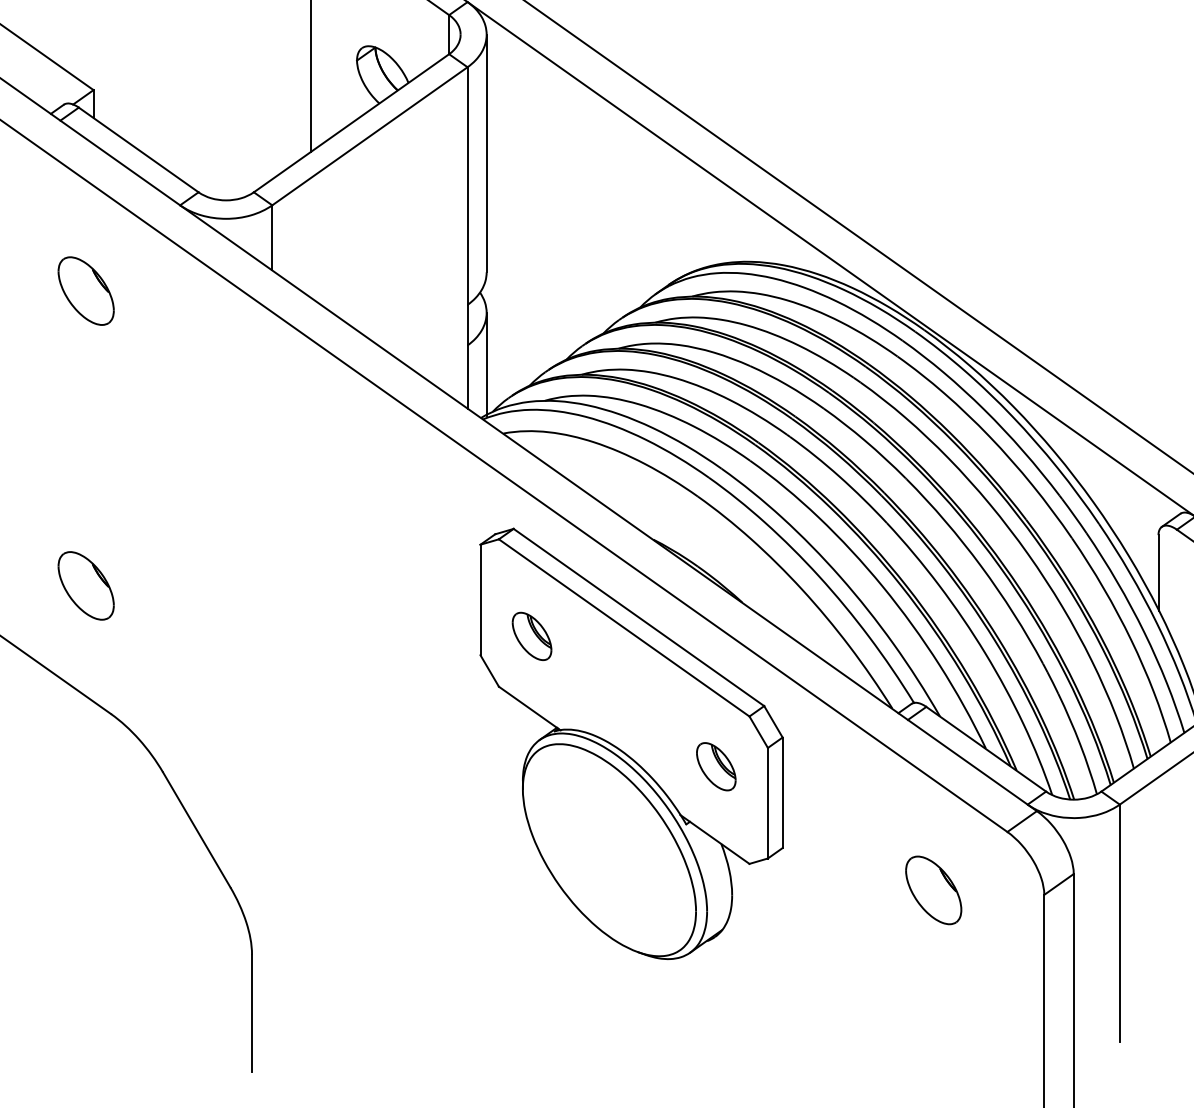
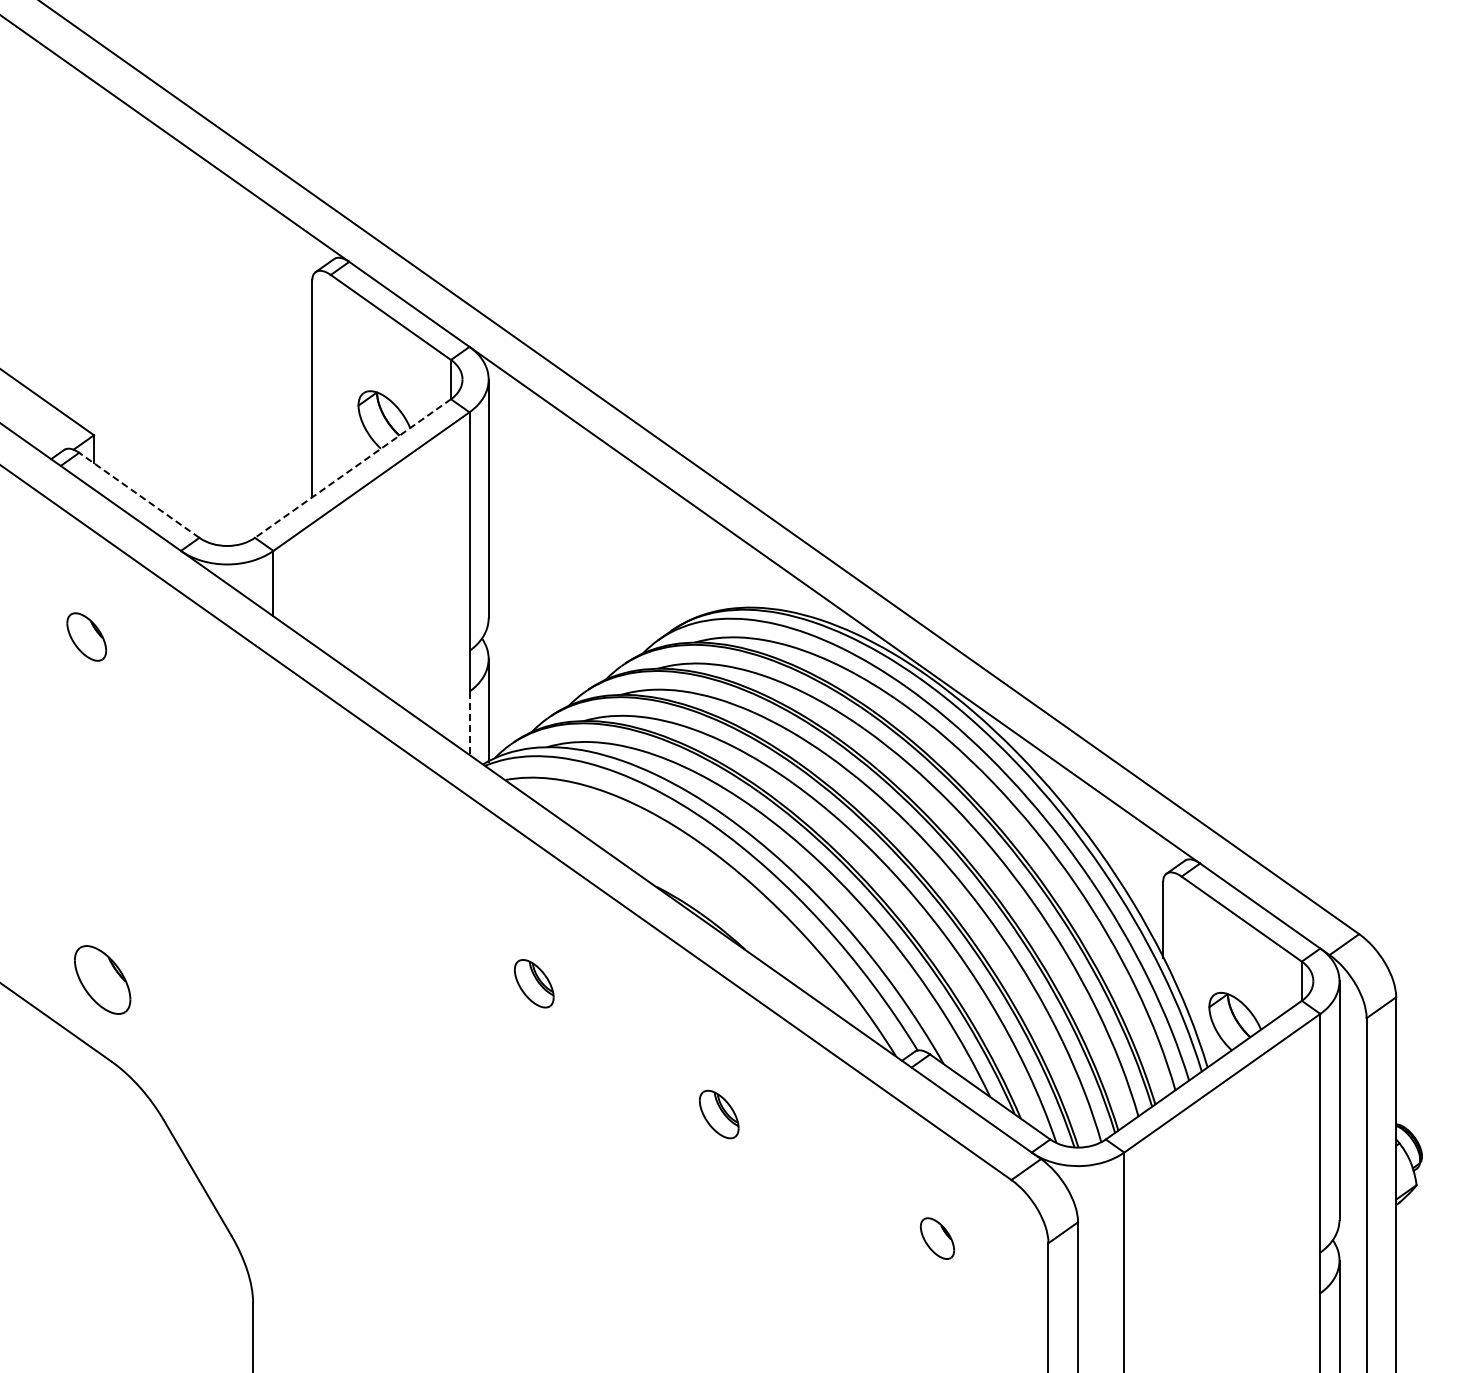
line: (351, 123) -> (352, 468), solid -> dashed
line: (138, 150) -> (139, 495), solid -> dashed
part: (86, 290) -> (86, 636), size x0.7
line: (467, 377) -> (469, 723), solid -> dashed
part: (86, 585) -> (102, 979), moved
part: (630, 743) -> (633, 1091), removed
part: (933, 890) -> (937, 1238), size x0.6

